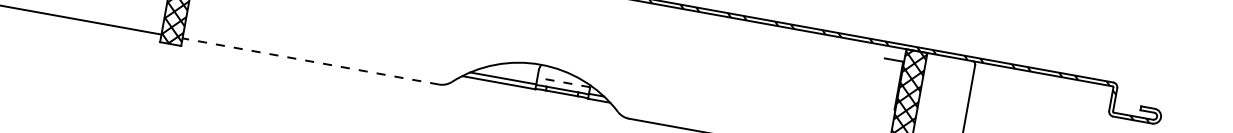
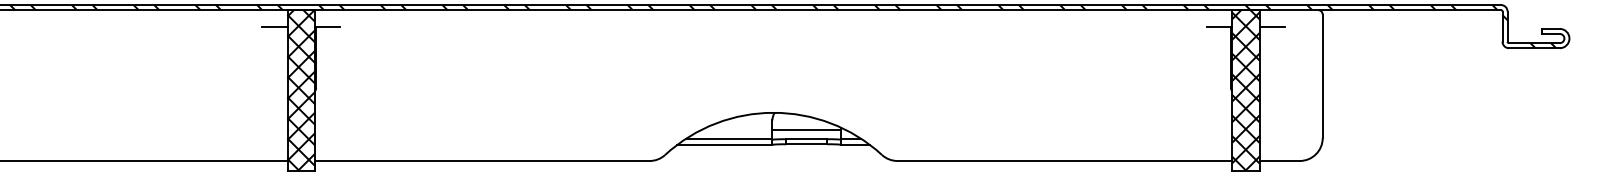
line: (310, 61) -> (481, 161), dashed -> solid
line: (934, 67) -> (1271, 26), added
line: (563, 82) -> (806, 130), dashed -> solid

